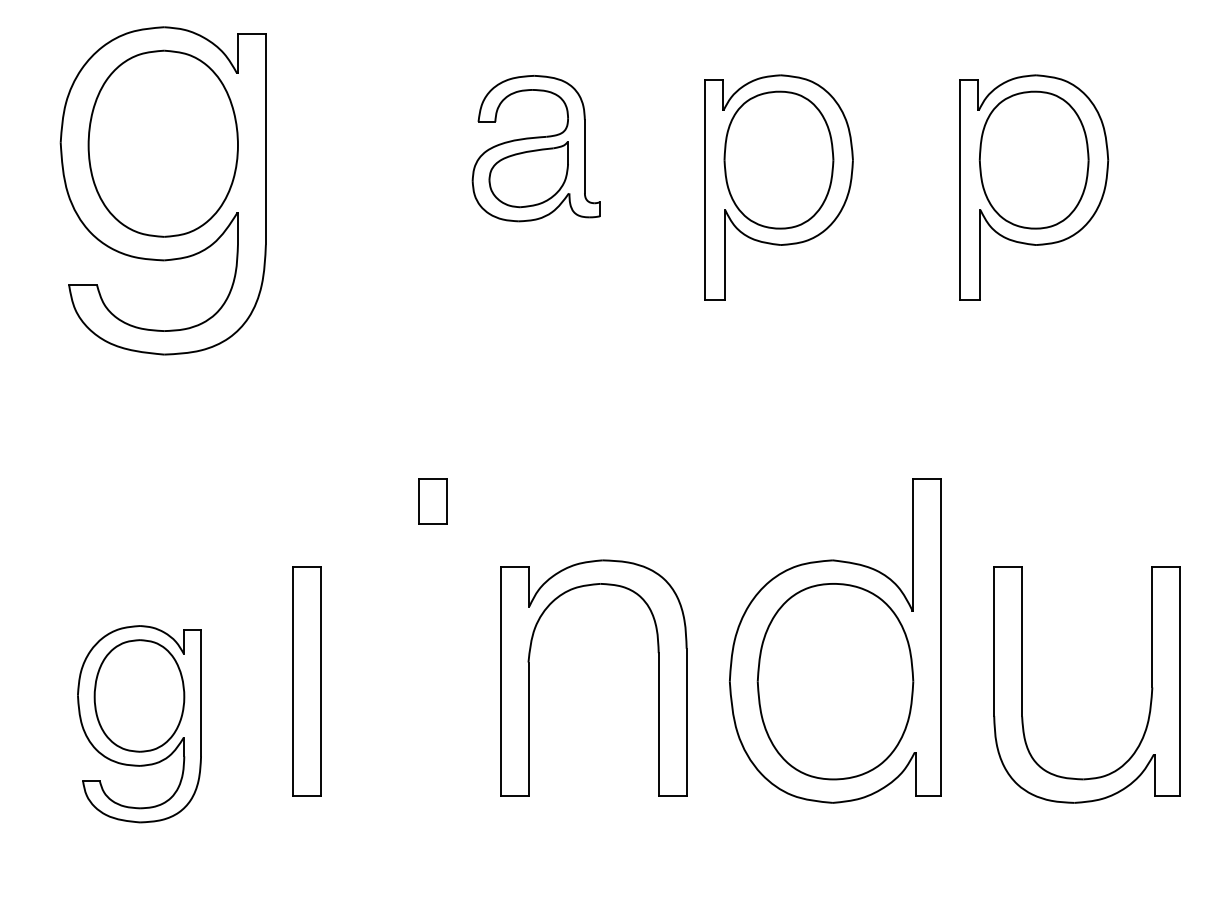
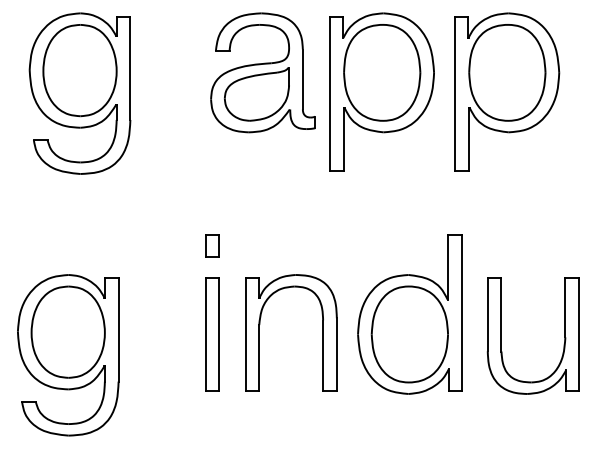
part: (535, 147) -> (262, 72), size x1.67
part: (777, 186) -> (381, 91), size x1.43
part: (1034, 186) -> (507, 91), size x1.43
part: (306, 681) -> (212, 334), moved
part: (139, 724) -> (68, 355), size x1.67

